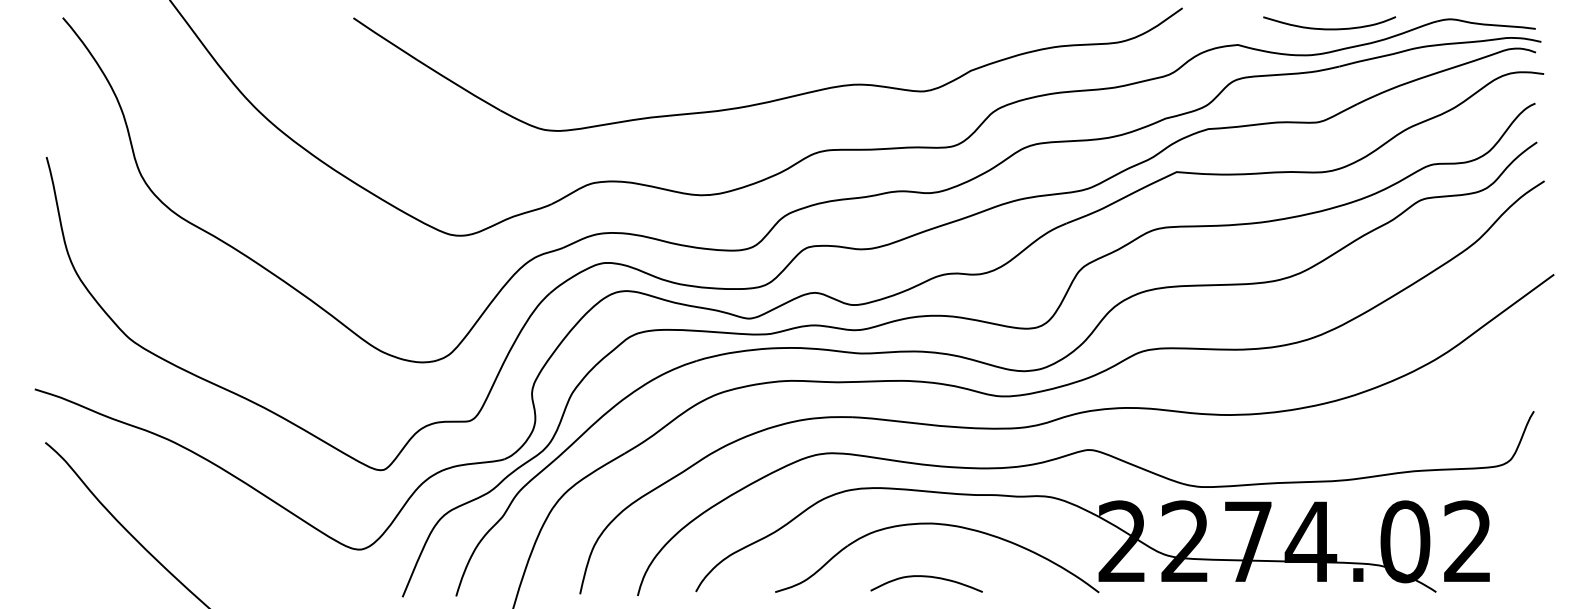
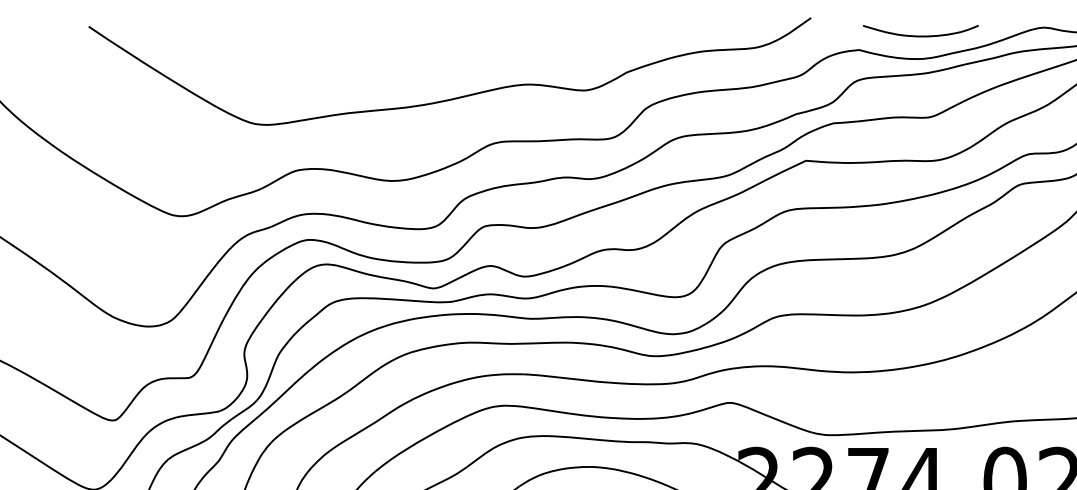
curve: (1329, 28) -> (920, 35), moved

